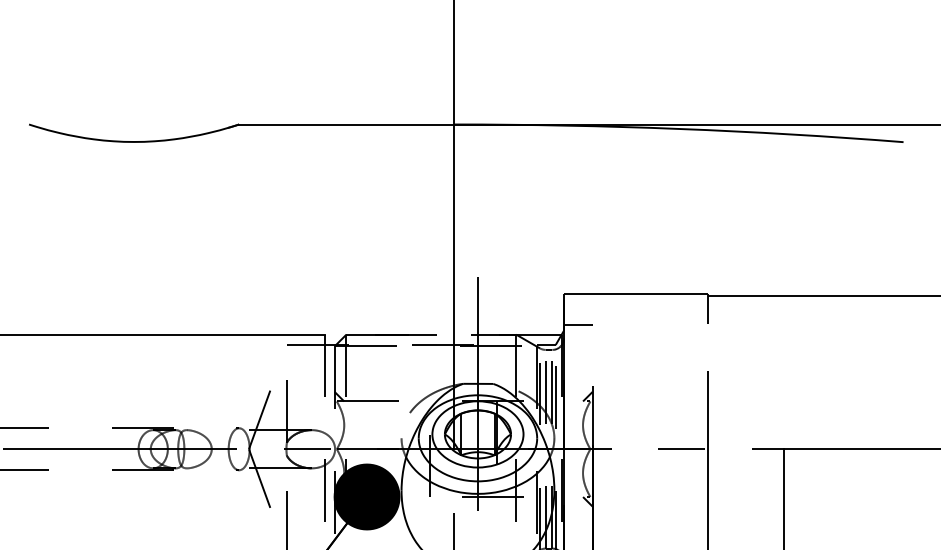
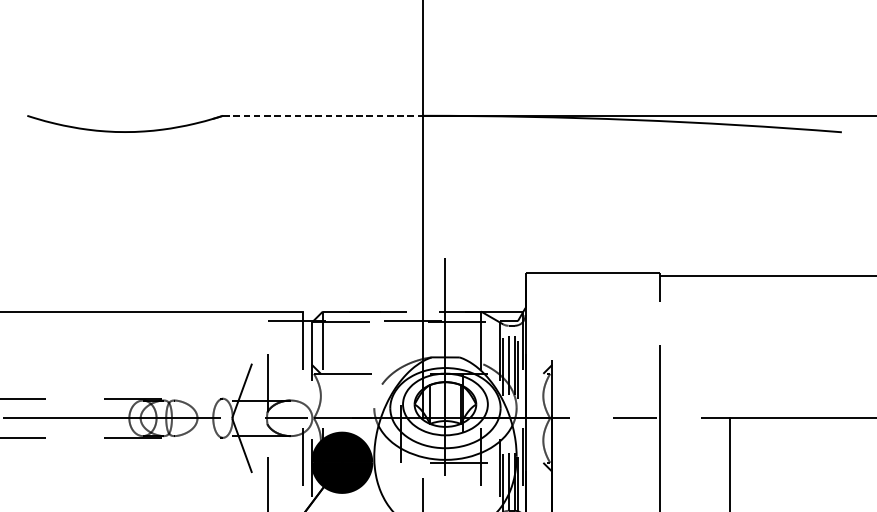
line: (347, 124) -> (323, 115), solid -> dashed
line: (577, 325) -> (538, 303), removed

